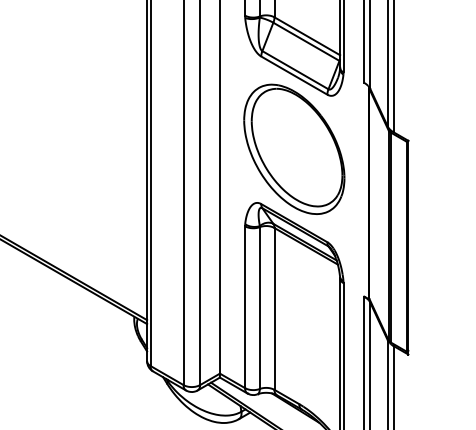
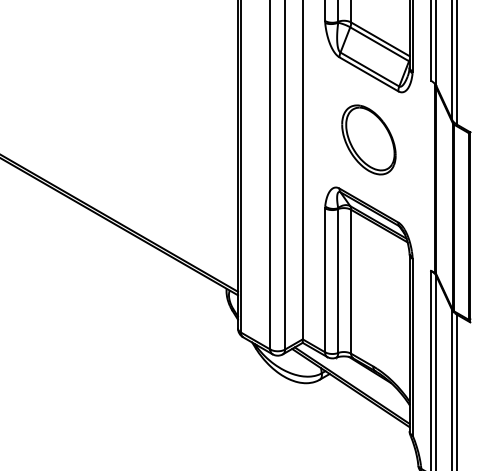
part: (293, 148) -> (368, 139), size x0.6

